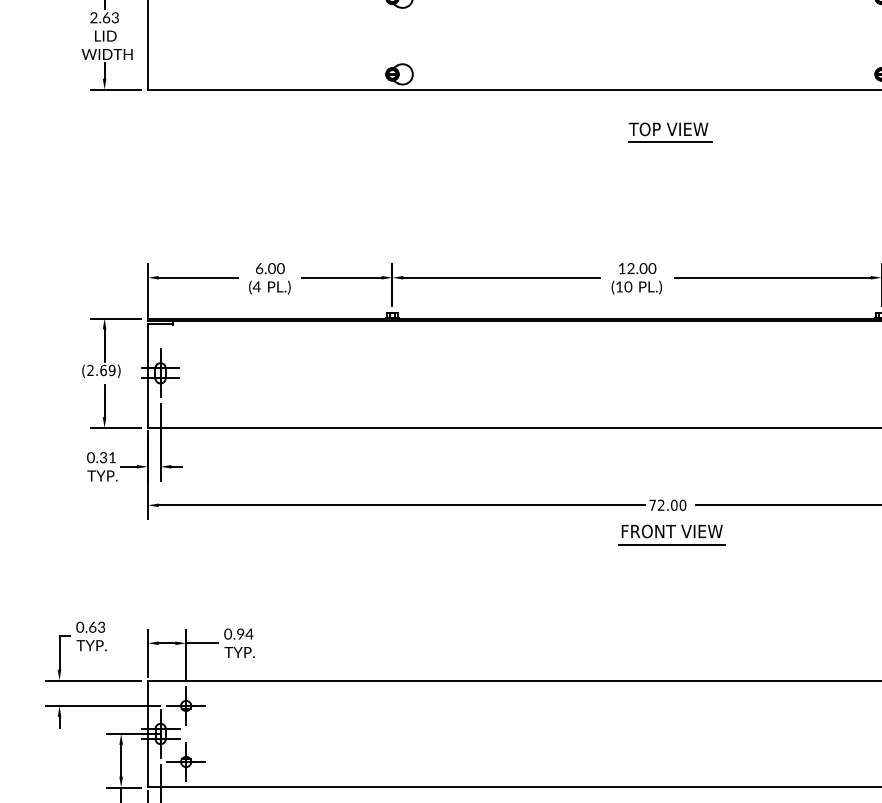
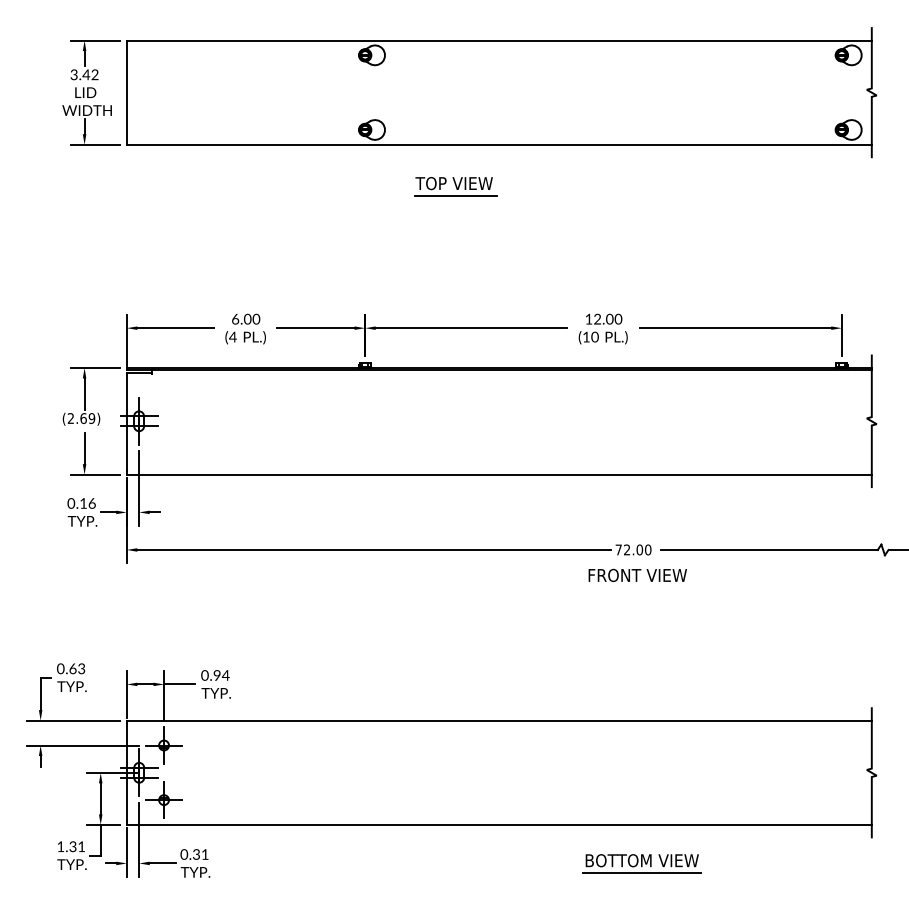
text: (104, 17) -> (84, 74), 2.63 -> 3.42
part: (669, 132) -> (455, 186), moved
text: (107, 457) -> (87, 503), 0.31 -> 0.16
line: (671, 544) -> (637, 588), removed

